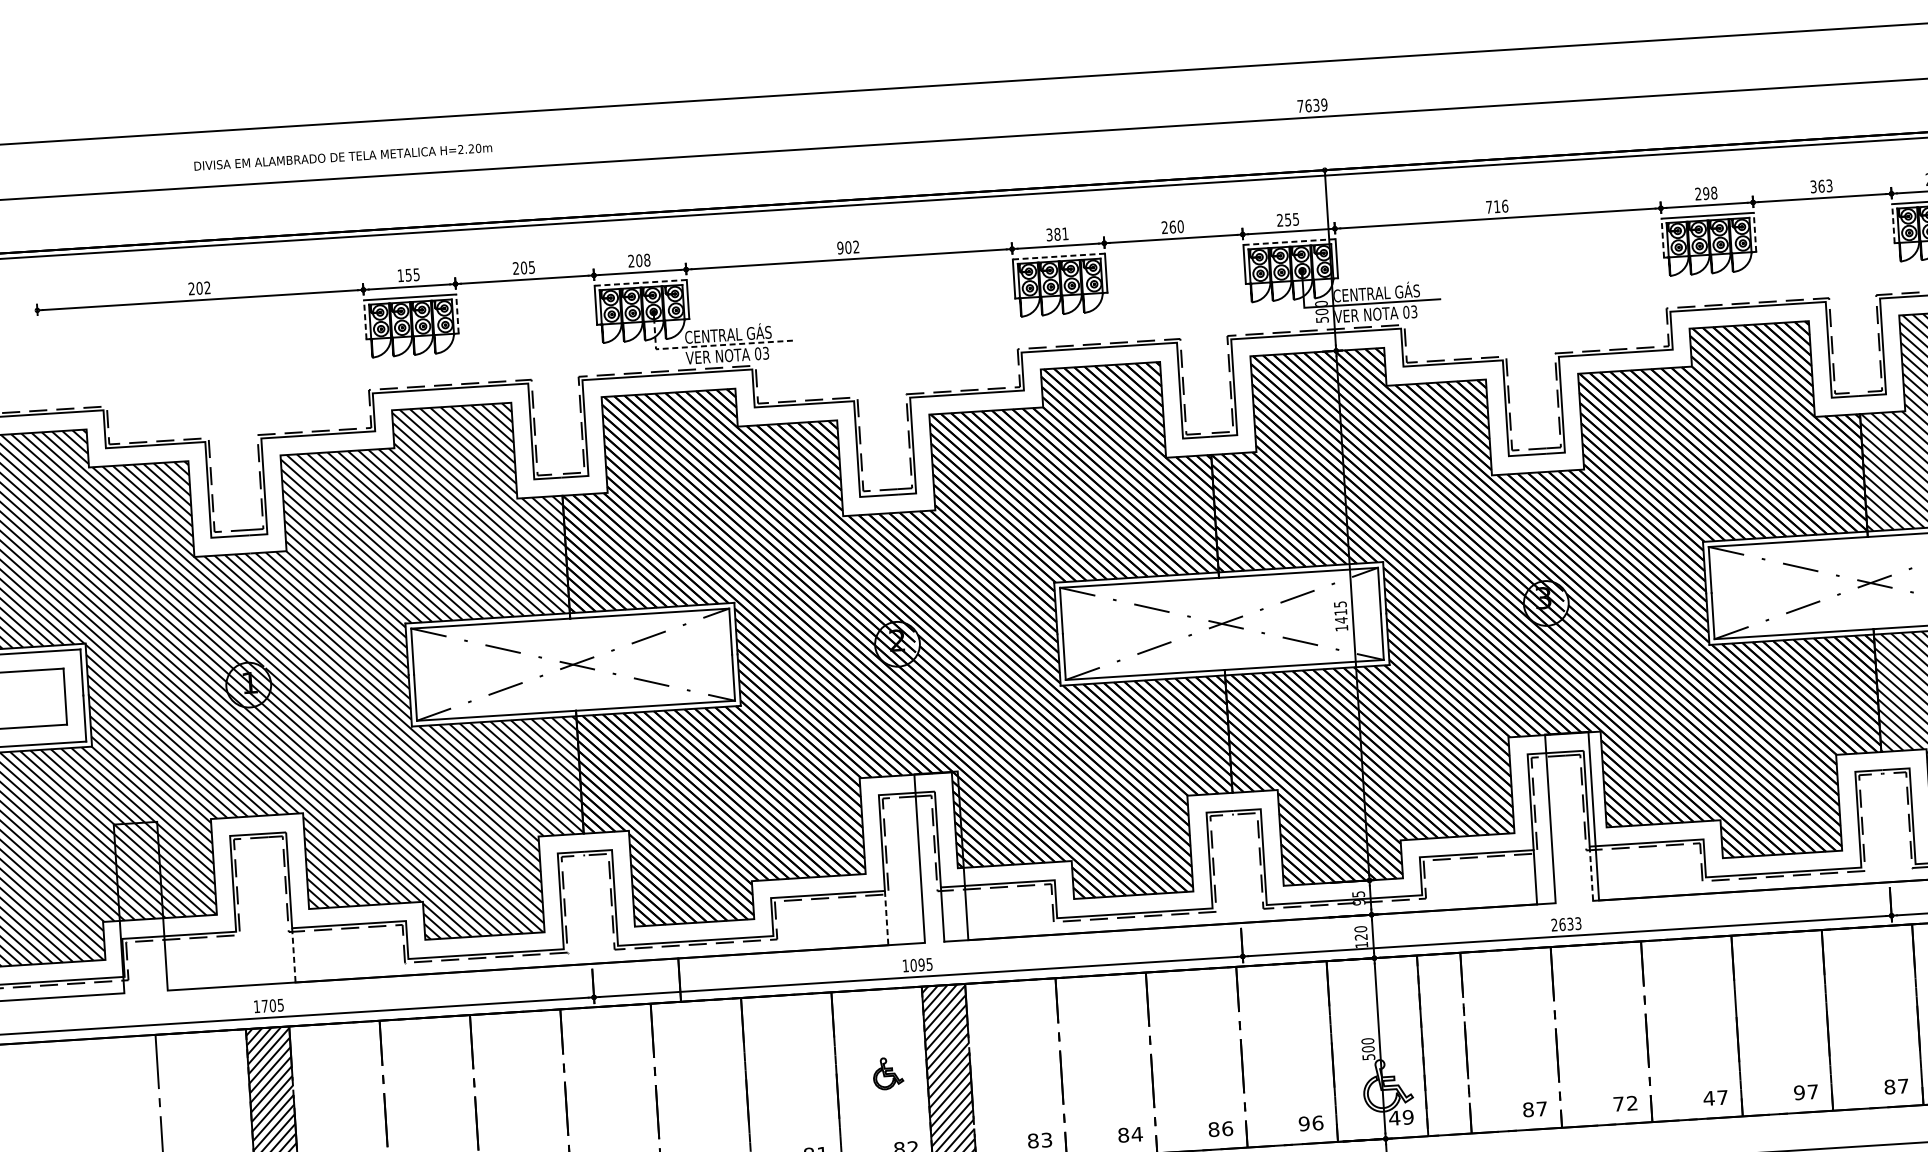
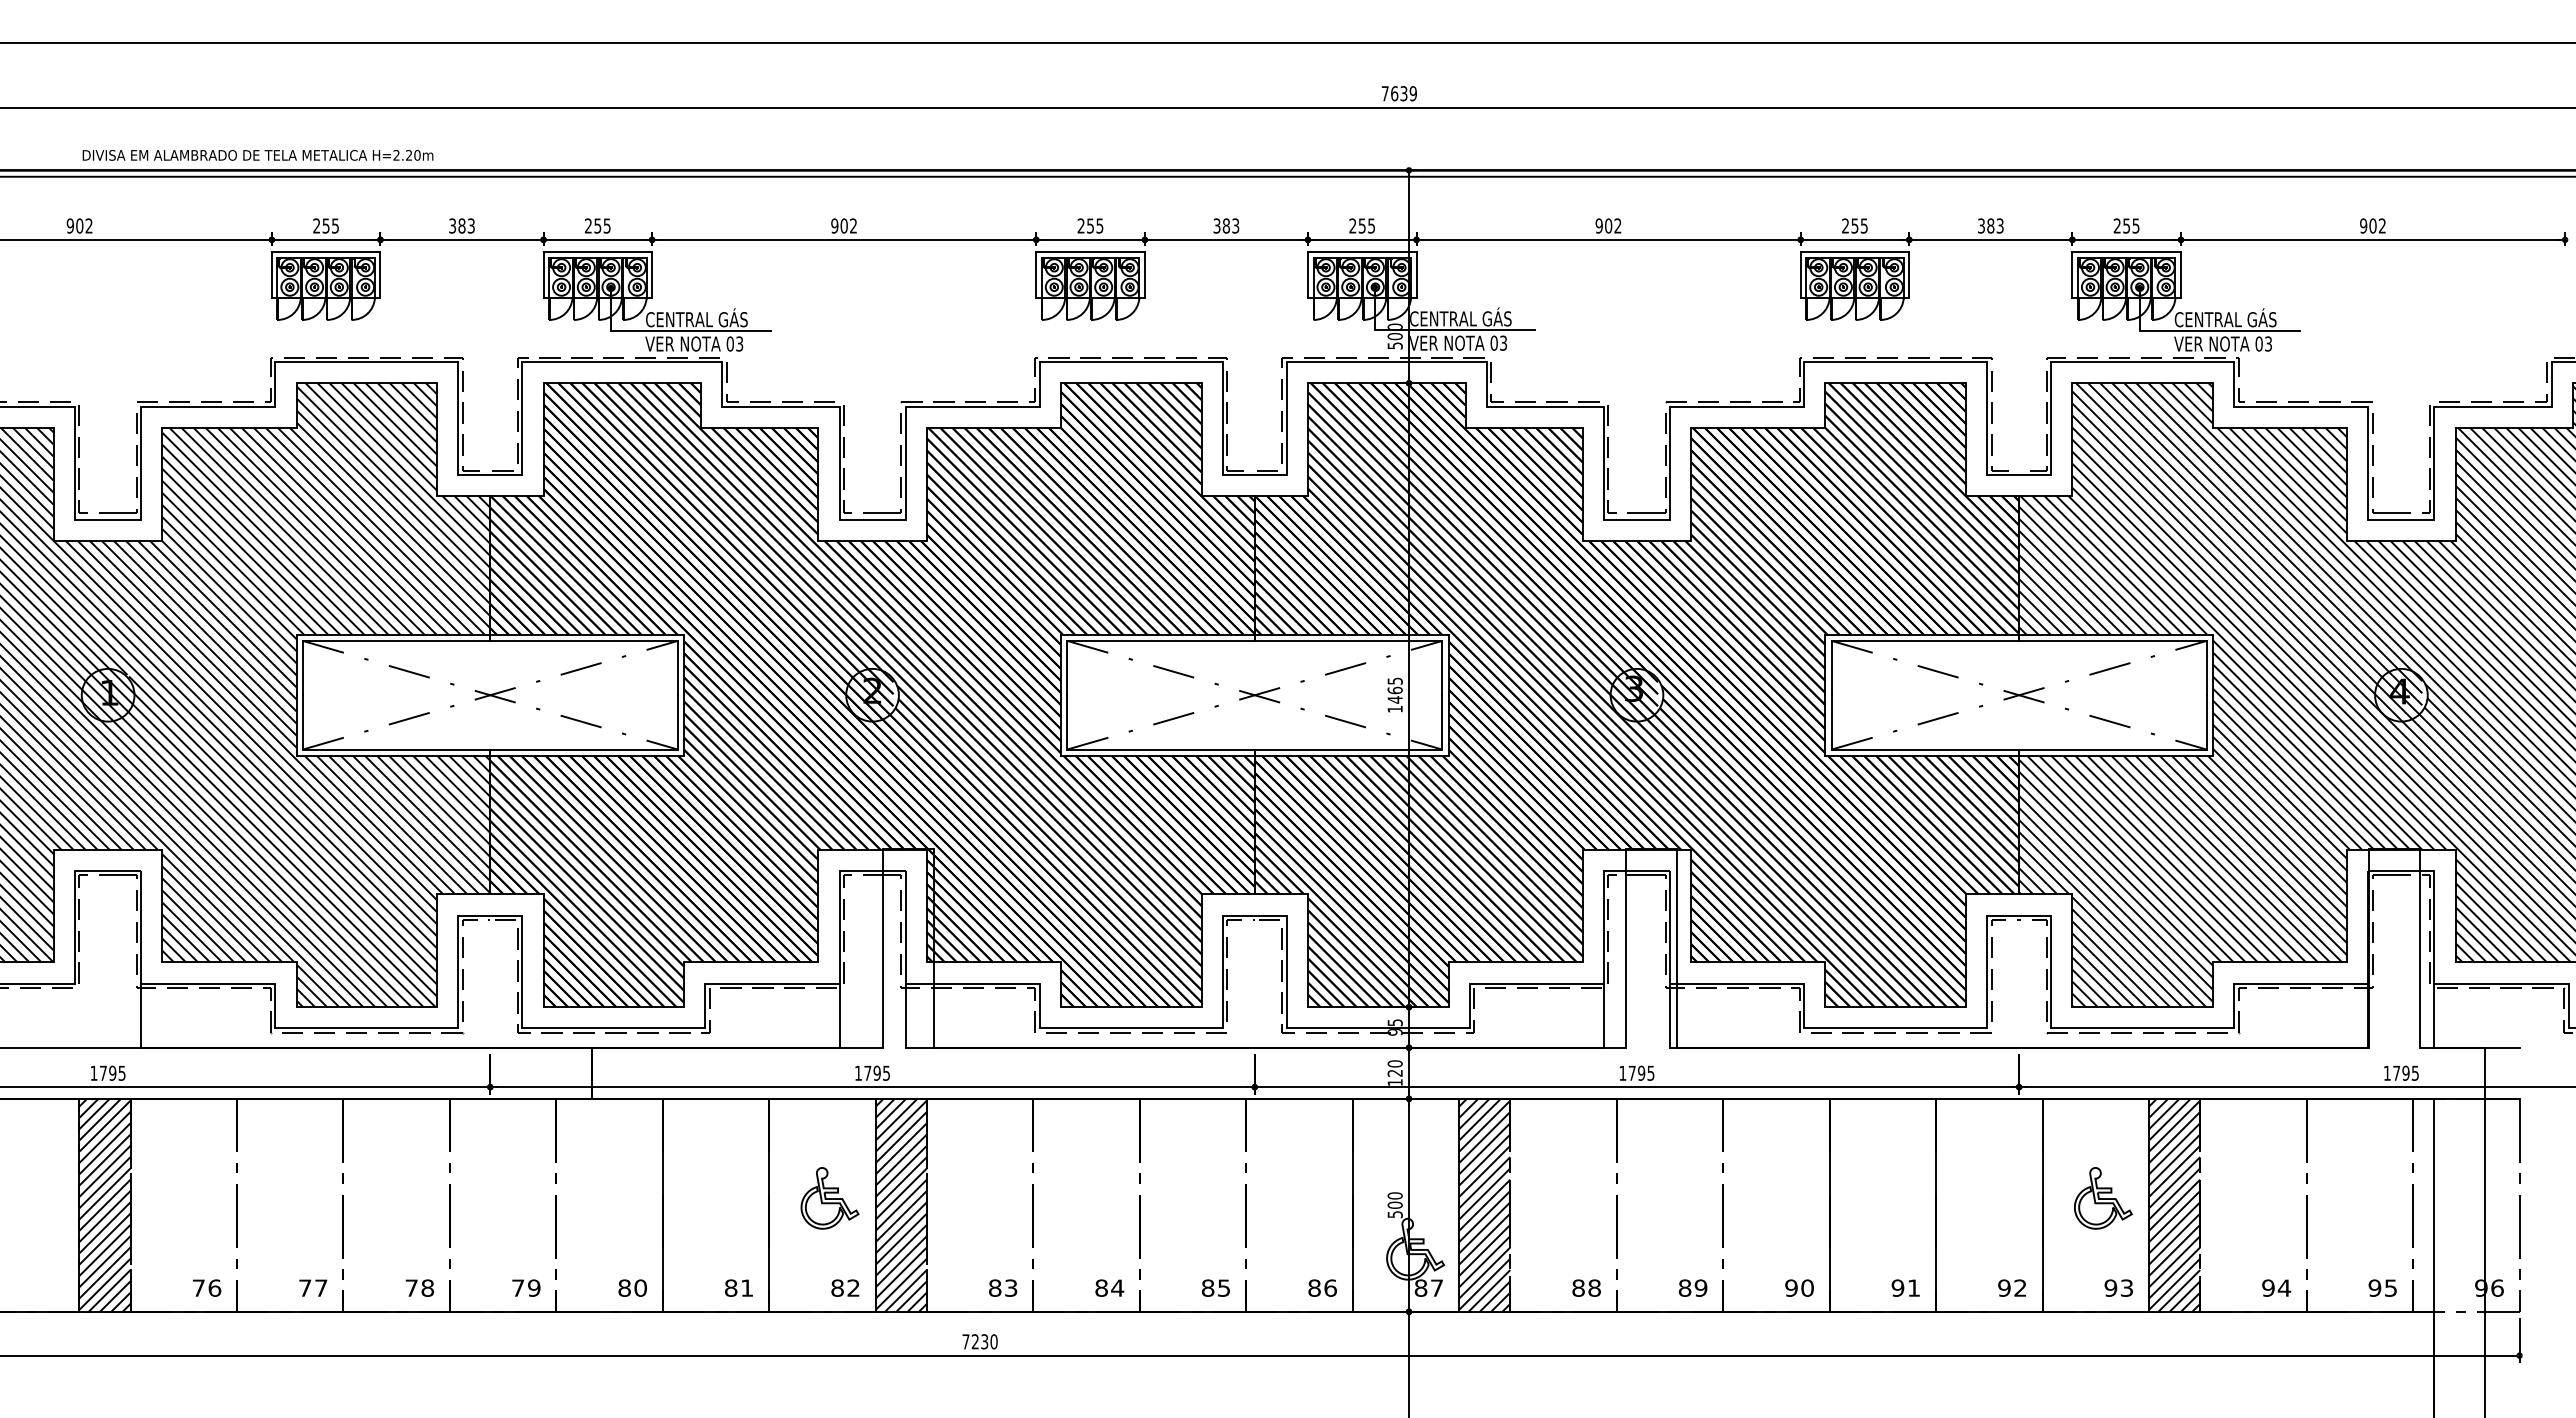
text: (342, 157) -> (257, 155), moved
text: (1821, 185) -> (1990, 225), 363 -> 383
text: (1710, 192) -> (1859, 225), 298 -> 255
text: (1497, 206) -> (1608, 225), 716 -> 902
line: (1893, 223) -> (2072, 275), dashed -> solid
text: (1172, 226) -> (1226, 225), 260 -> 383
line: (1755, 232) -> (1909, 275), dashed -> solid
text: (1057, 233) -> (1090, 225), 381 -> 255
line: (1662, 238) -> (1800, 275), dashed -> solid
line: (1288, 242) -> (1361, 252), dashed -> solid
line: (1058, 256) -> (1090, 252), dashed -> solid
text: (643, 260) -> (602, 225), 208 -> 255
text: (523, 267) -> (461, 225), 205 -> 383
text: (400, 275) -> (316, 225), 155 -> 255
line: (640, 283) -> (597, 252), dashed -> solid
text: (190, 288) -> (69, 225), 202 -> 902
line: (457, 314) -> (380, 275), dashed -> solid
line: (364, 320) -> (271, 275), dashed -> solid
line: (704, 346) -> (668, 331), dashed -> solid
text: (1340, 612) -> (1394, 690), 1415 -> 1465
line: (1591, 873) -> (1669, 1015), dashed -> solid
line: (886, 917) -> (839, 1015), dashed -> solid
text: (1566, 923) -> (1636, 1072), 2633 -> 1795
line: (294, 955) -> (141, 1015), dashed -> solid
text: (913, 964) -> (867, 1072), 1095 -> 1795
text: (272, 1005) -> (112, 1073), 1705 -> 1795
hatch: (1444, 1043) -> (1484, 1204), added
part: (887, 1073) -> (829, 1198), size x1.67
text: (1896, 1086) -> (2012, 1287), 87 -> 92
text: (1812, 1091) -> (1913, 1287), 97 -> 91
text: (1715, 1097) -> (1798, 1287), 47 -> 90
text: (1625, 1103) -> (1692, 1287), 72 -> 89
text: (1541, 1108) -> (1594, 1287), 87 -> 88
text: (1400, 1117) -> (1428, 1287), 49 -> 87
text: (1304, 1123) -> (1314, 1287), 96 -> 86
text: (1227, 1128) -> (1224, 1287), 86 -> 85

